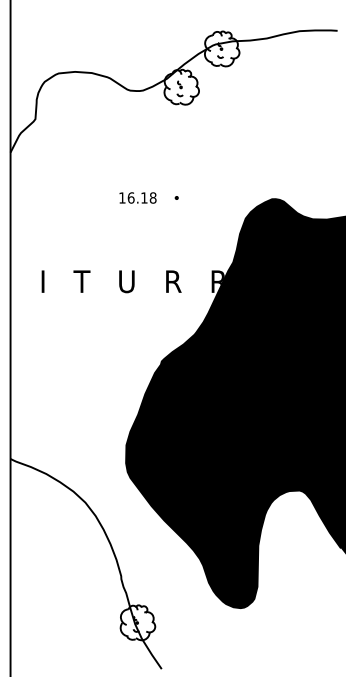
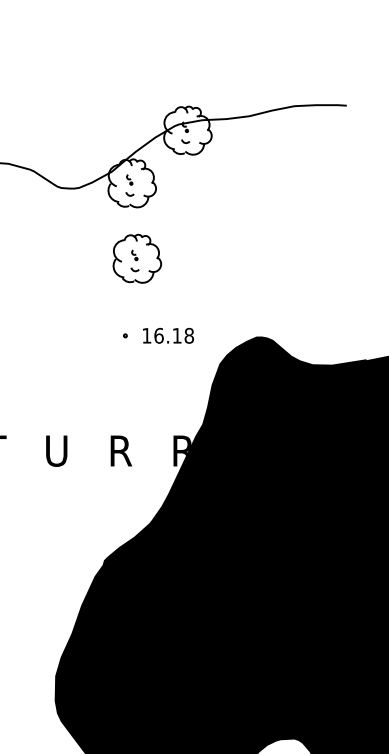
part: (185, 141) -> (137, 258), added
text: (137, 197) -> (167, 335), moved

